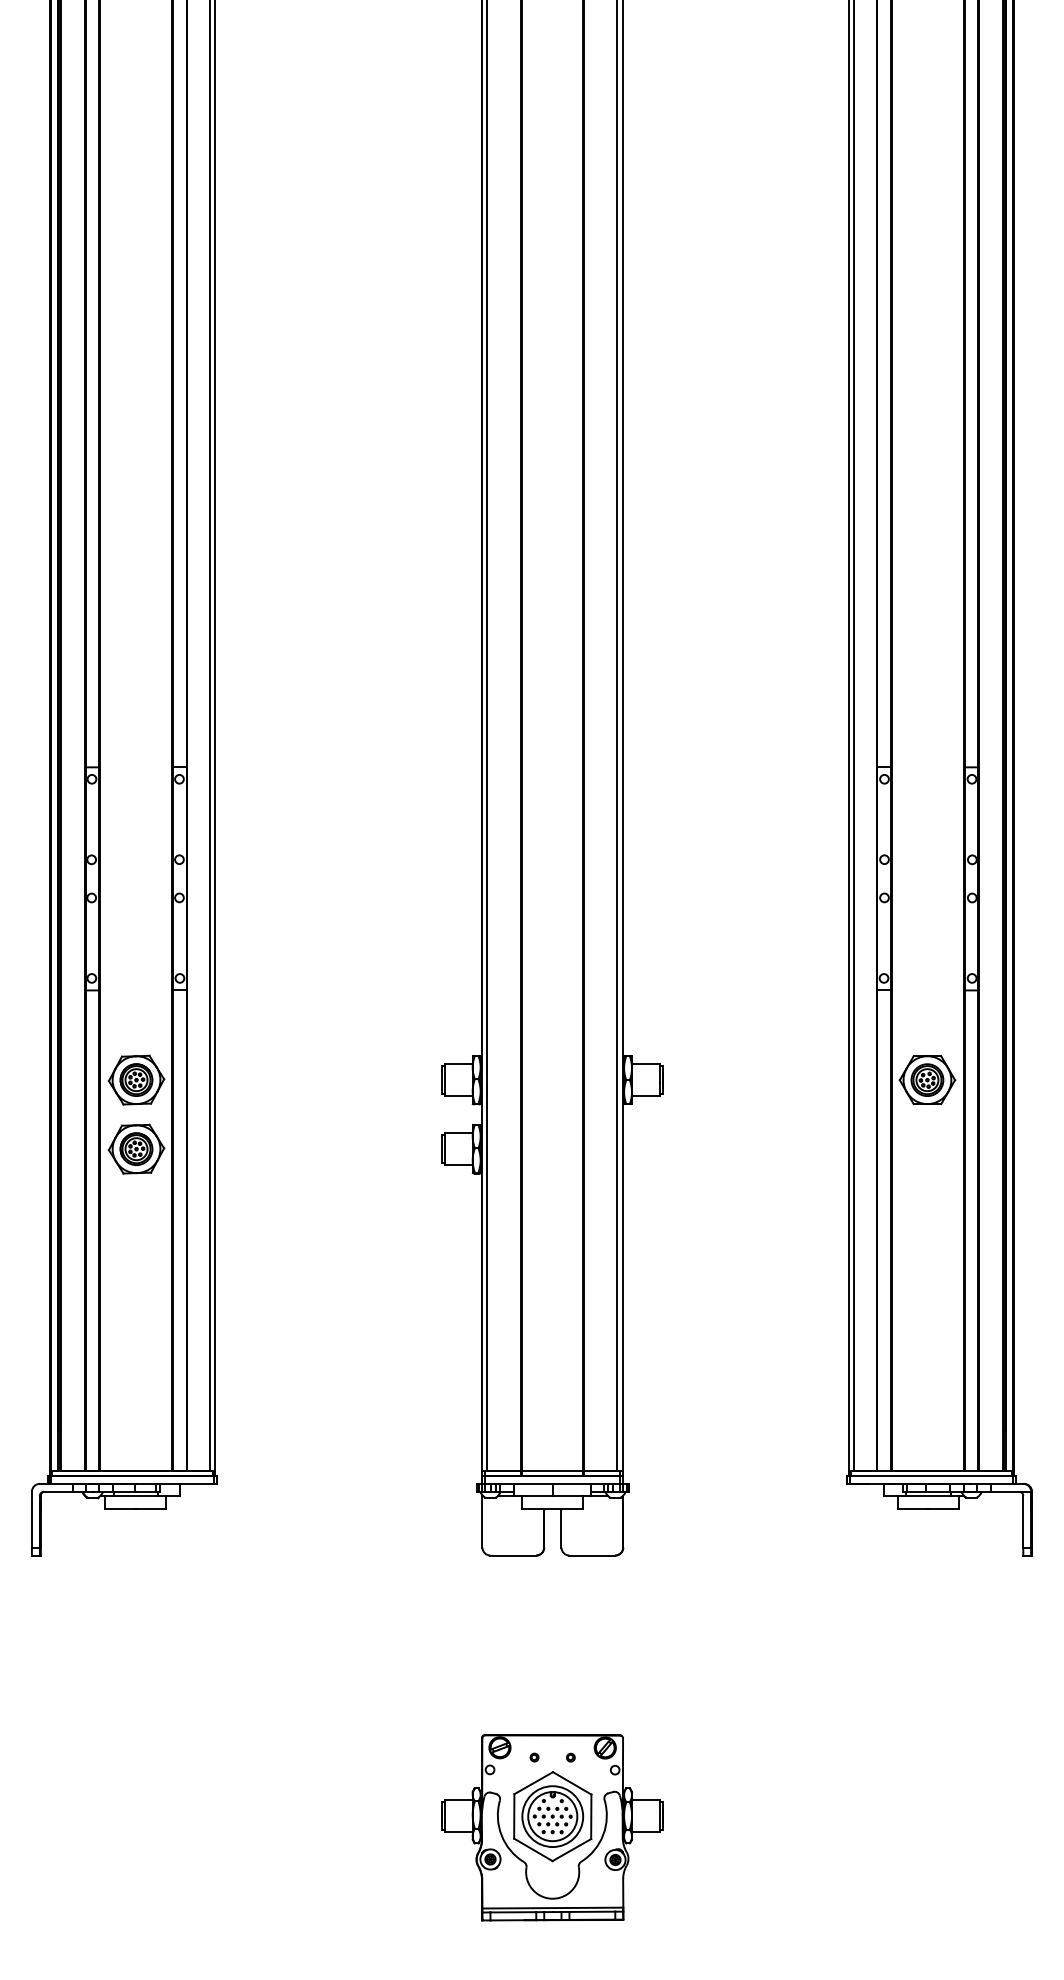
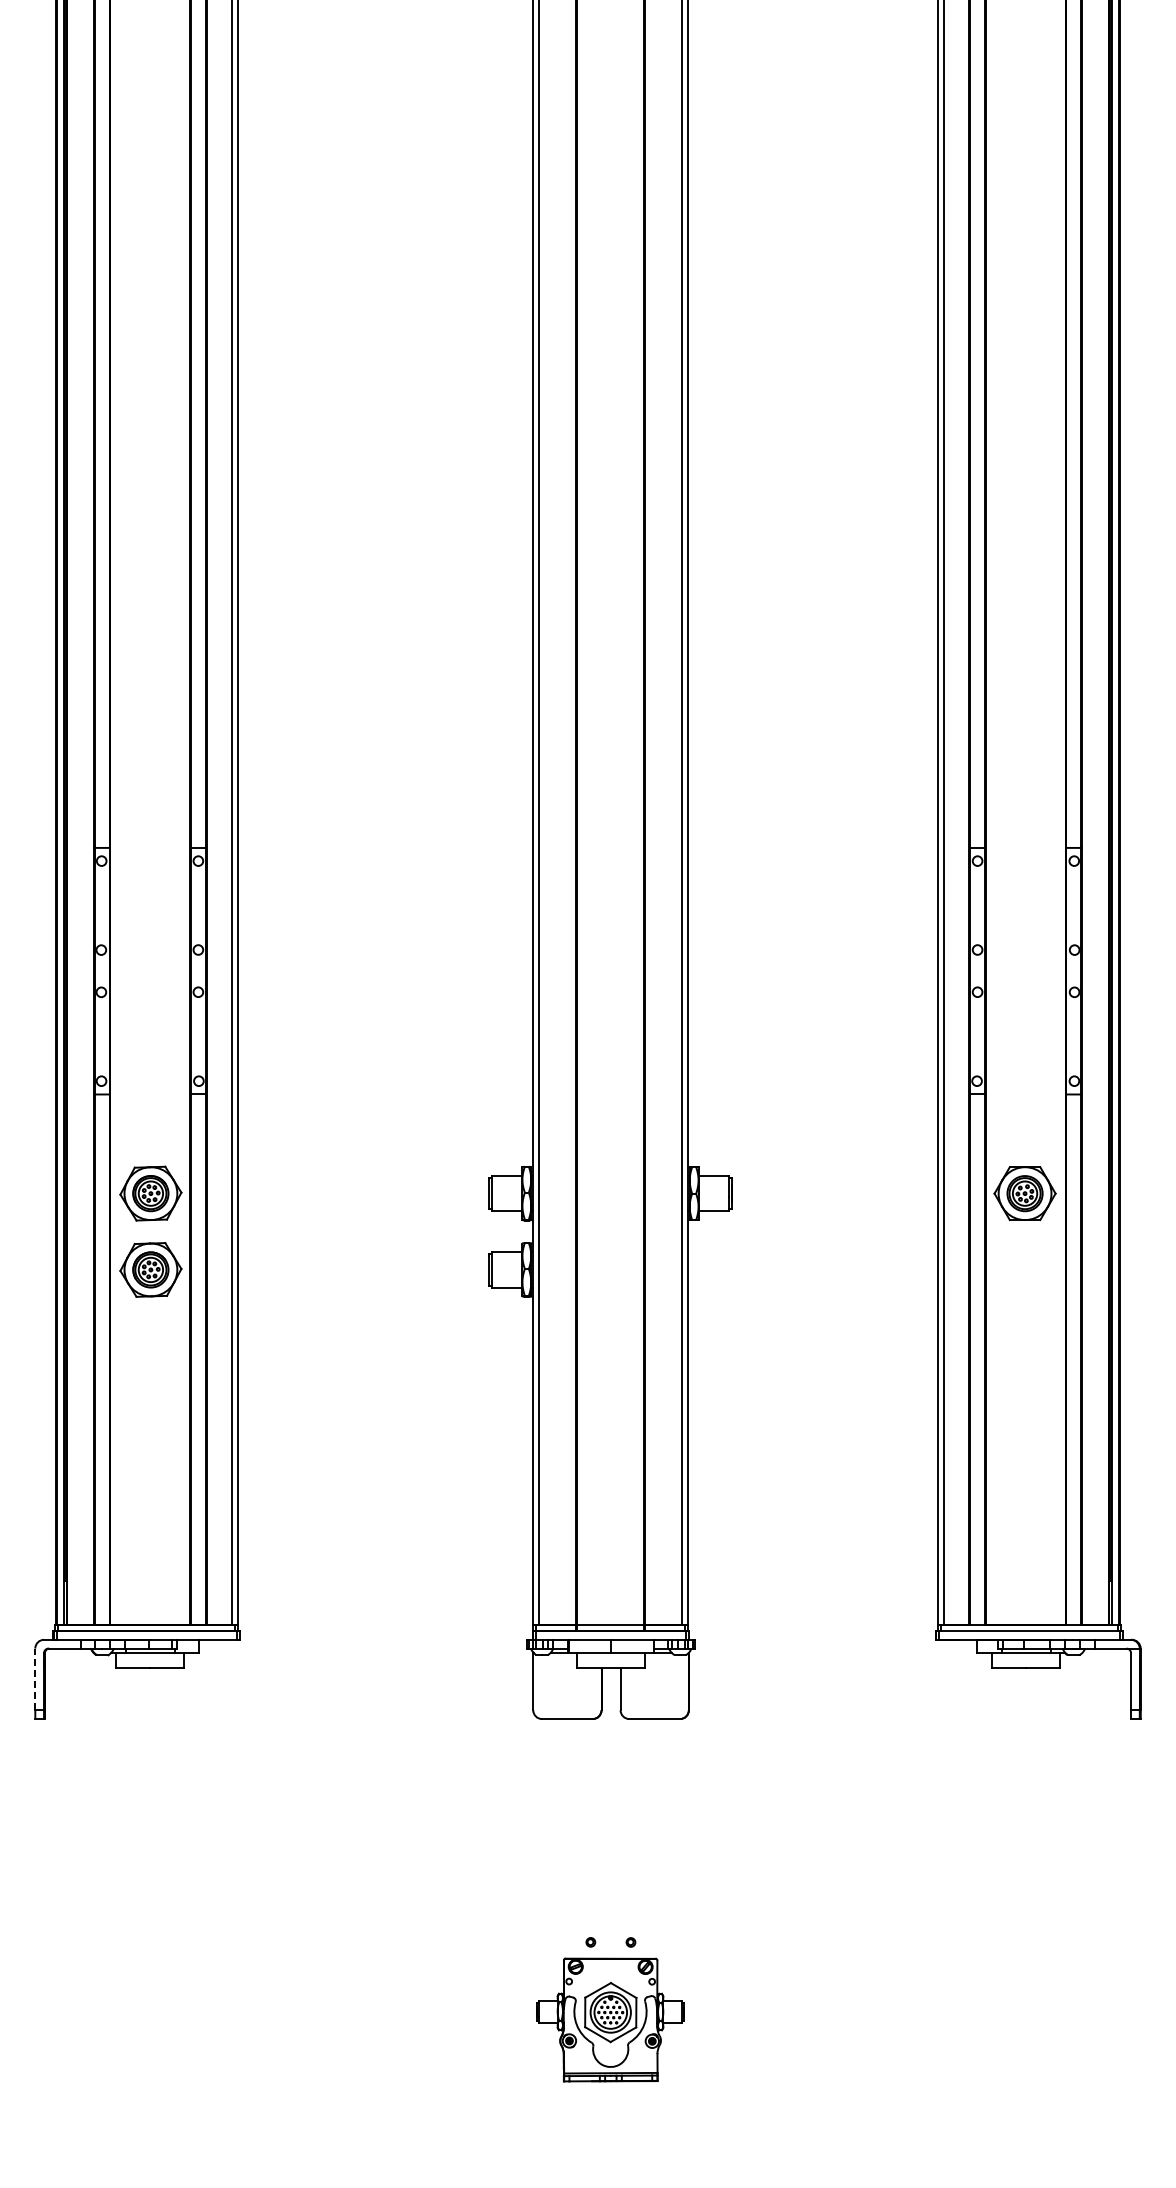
line: (32, 1519) -> (35, 1679), solid -> dashed
part: (552, 1827) -> (610, 2019), size x0.6

